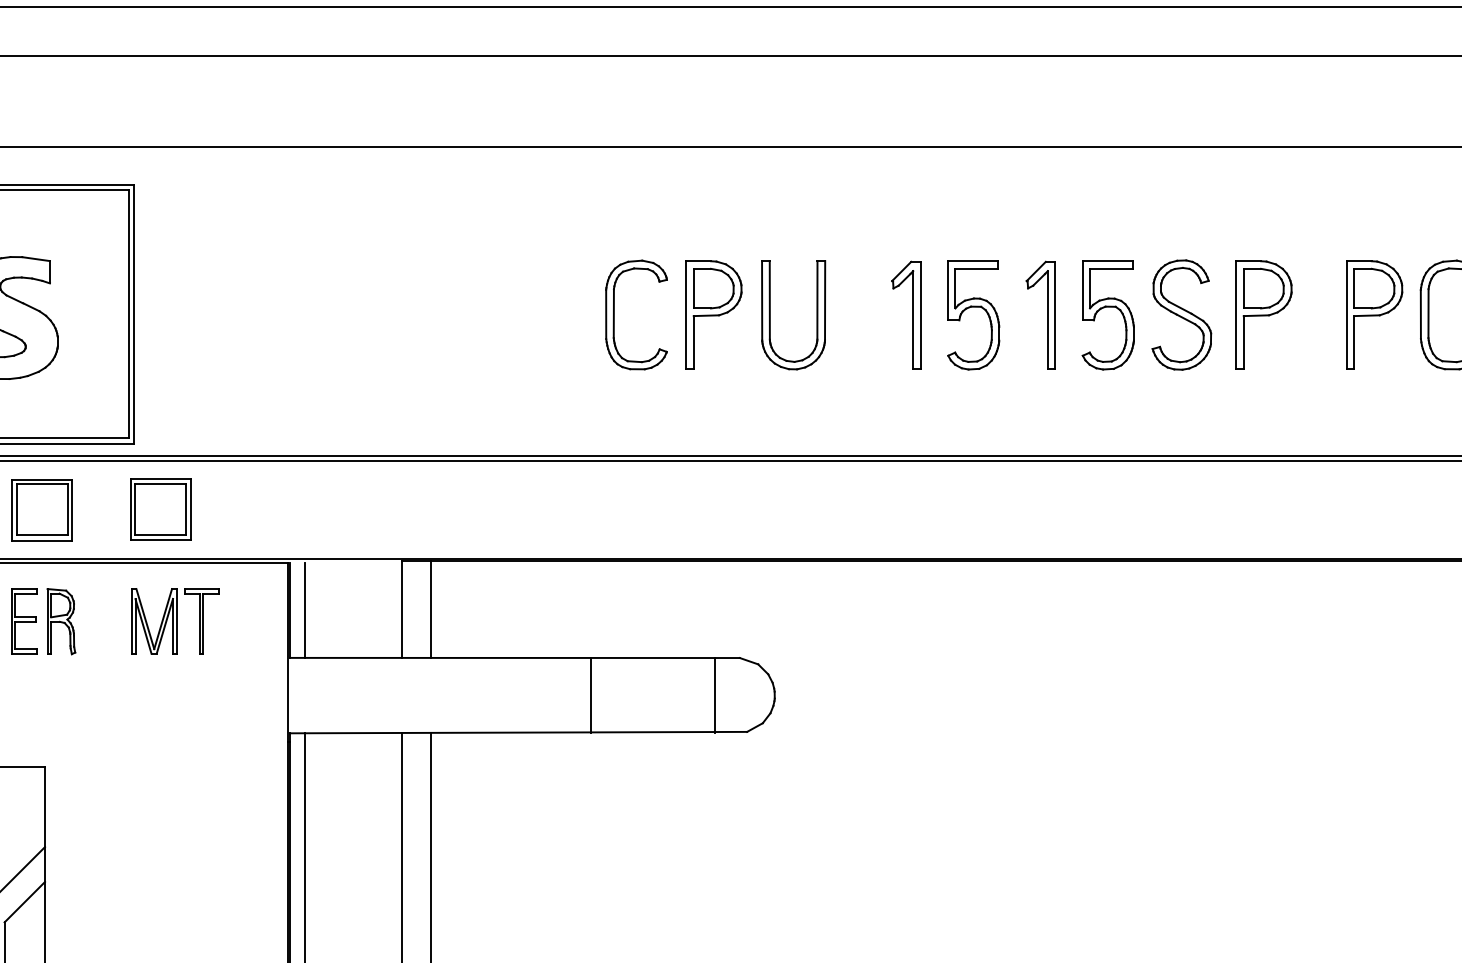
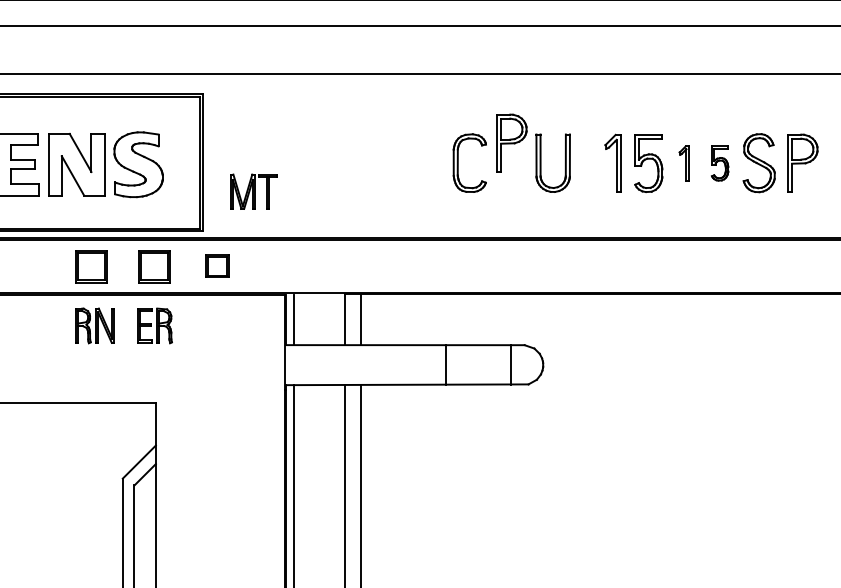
part: (713, 313) -> (511, 142), moved
part: (1039, 315) -> (683, 163), size x0.6
part: (1106, 315) -> (719, 163), size x0.6
part: (161, 507) -> (217, 265), size x0.7
part: (174, 620) -> (253, 191), moved

